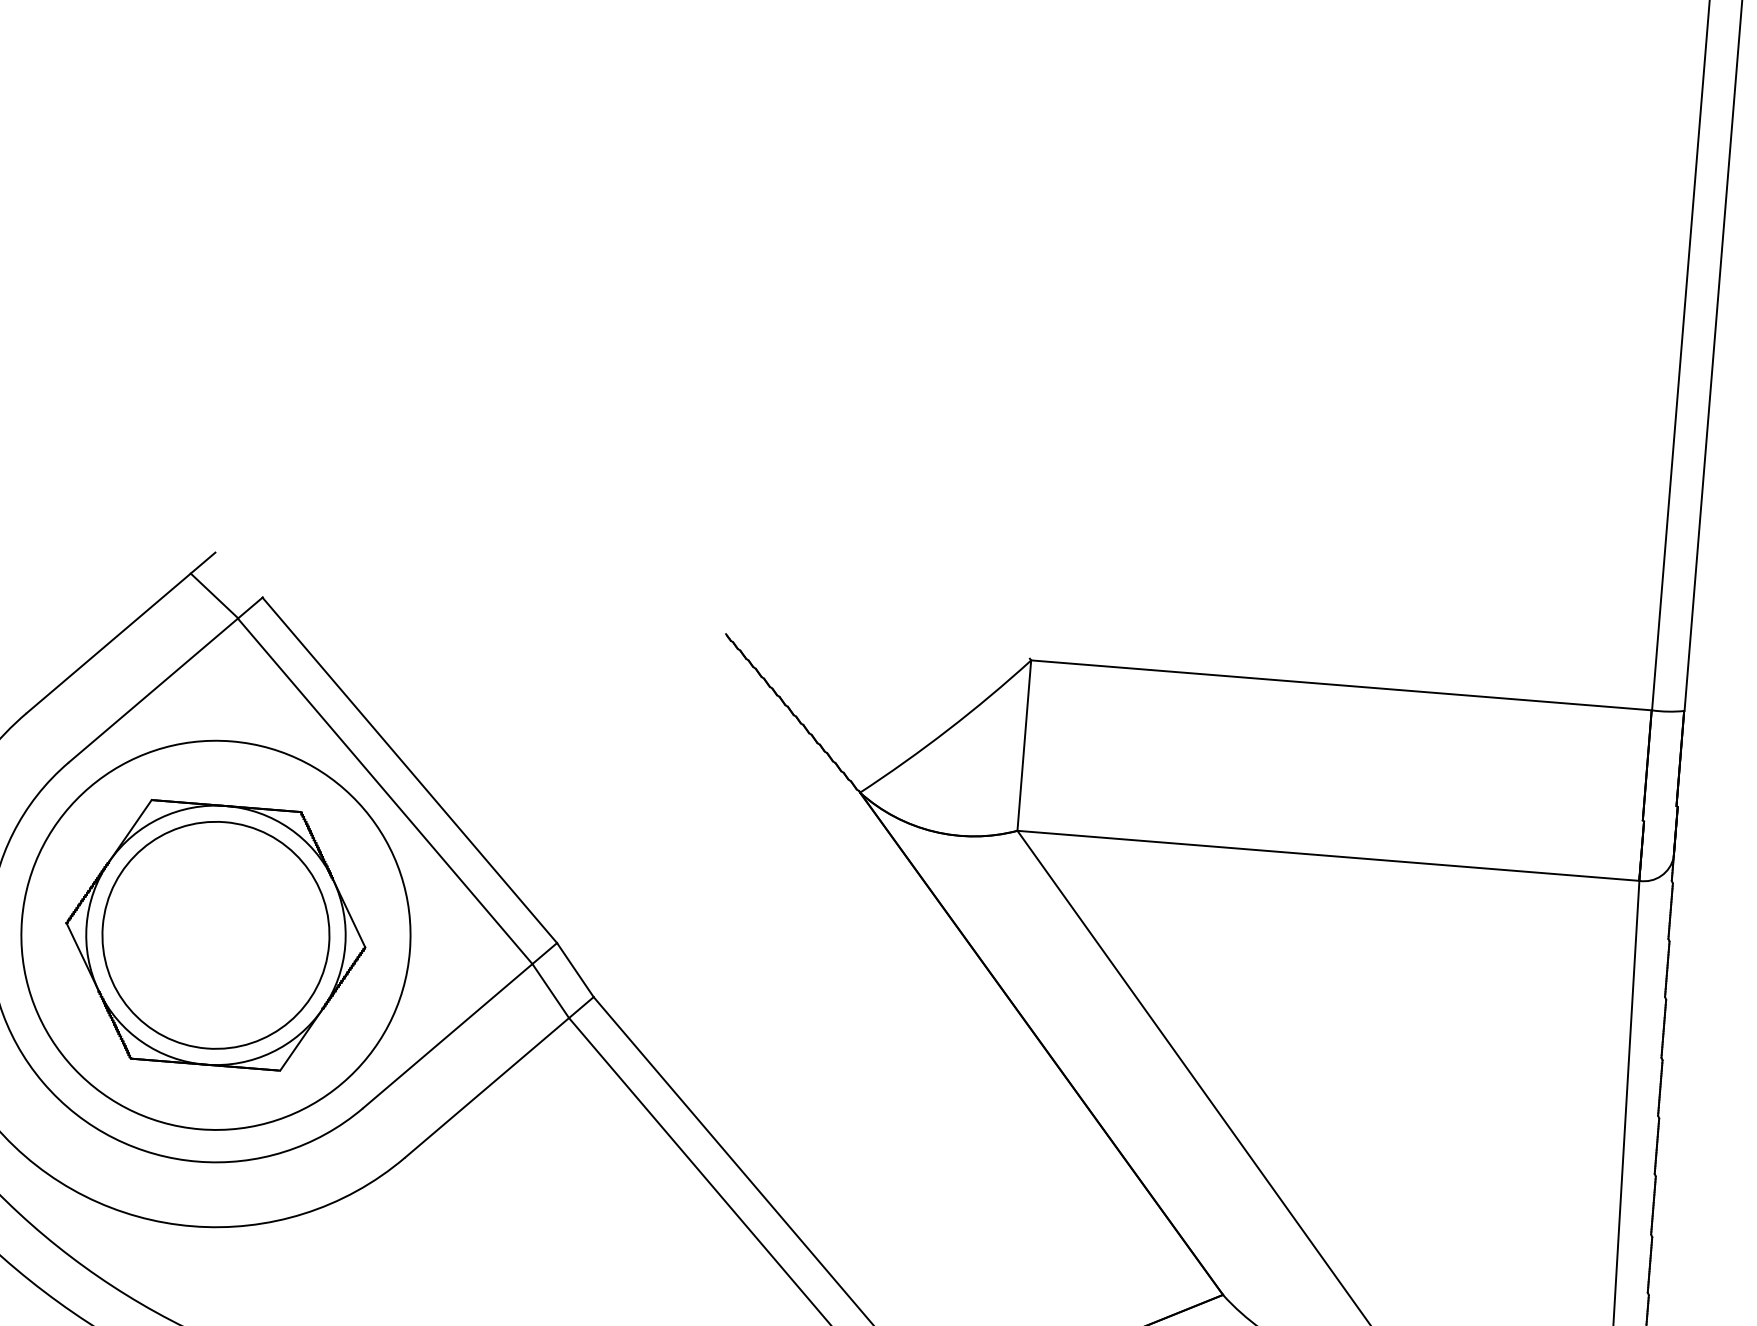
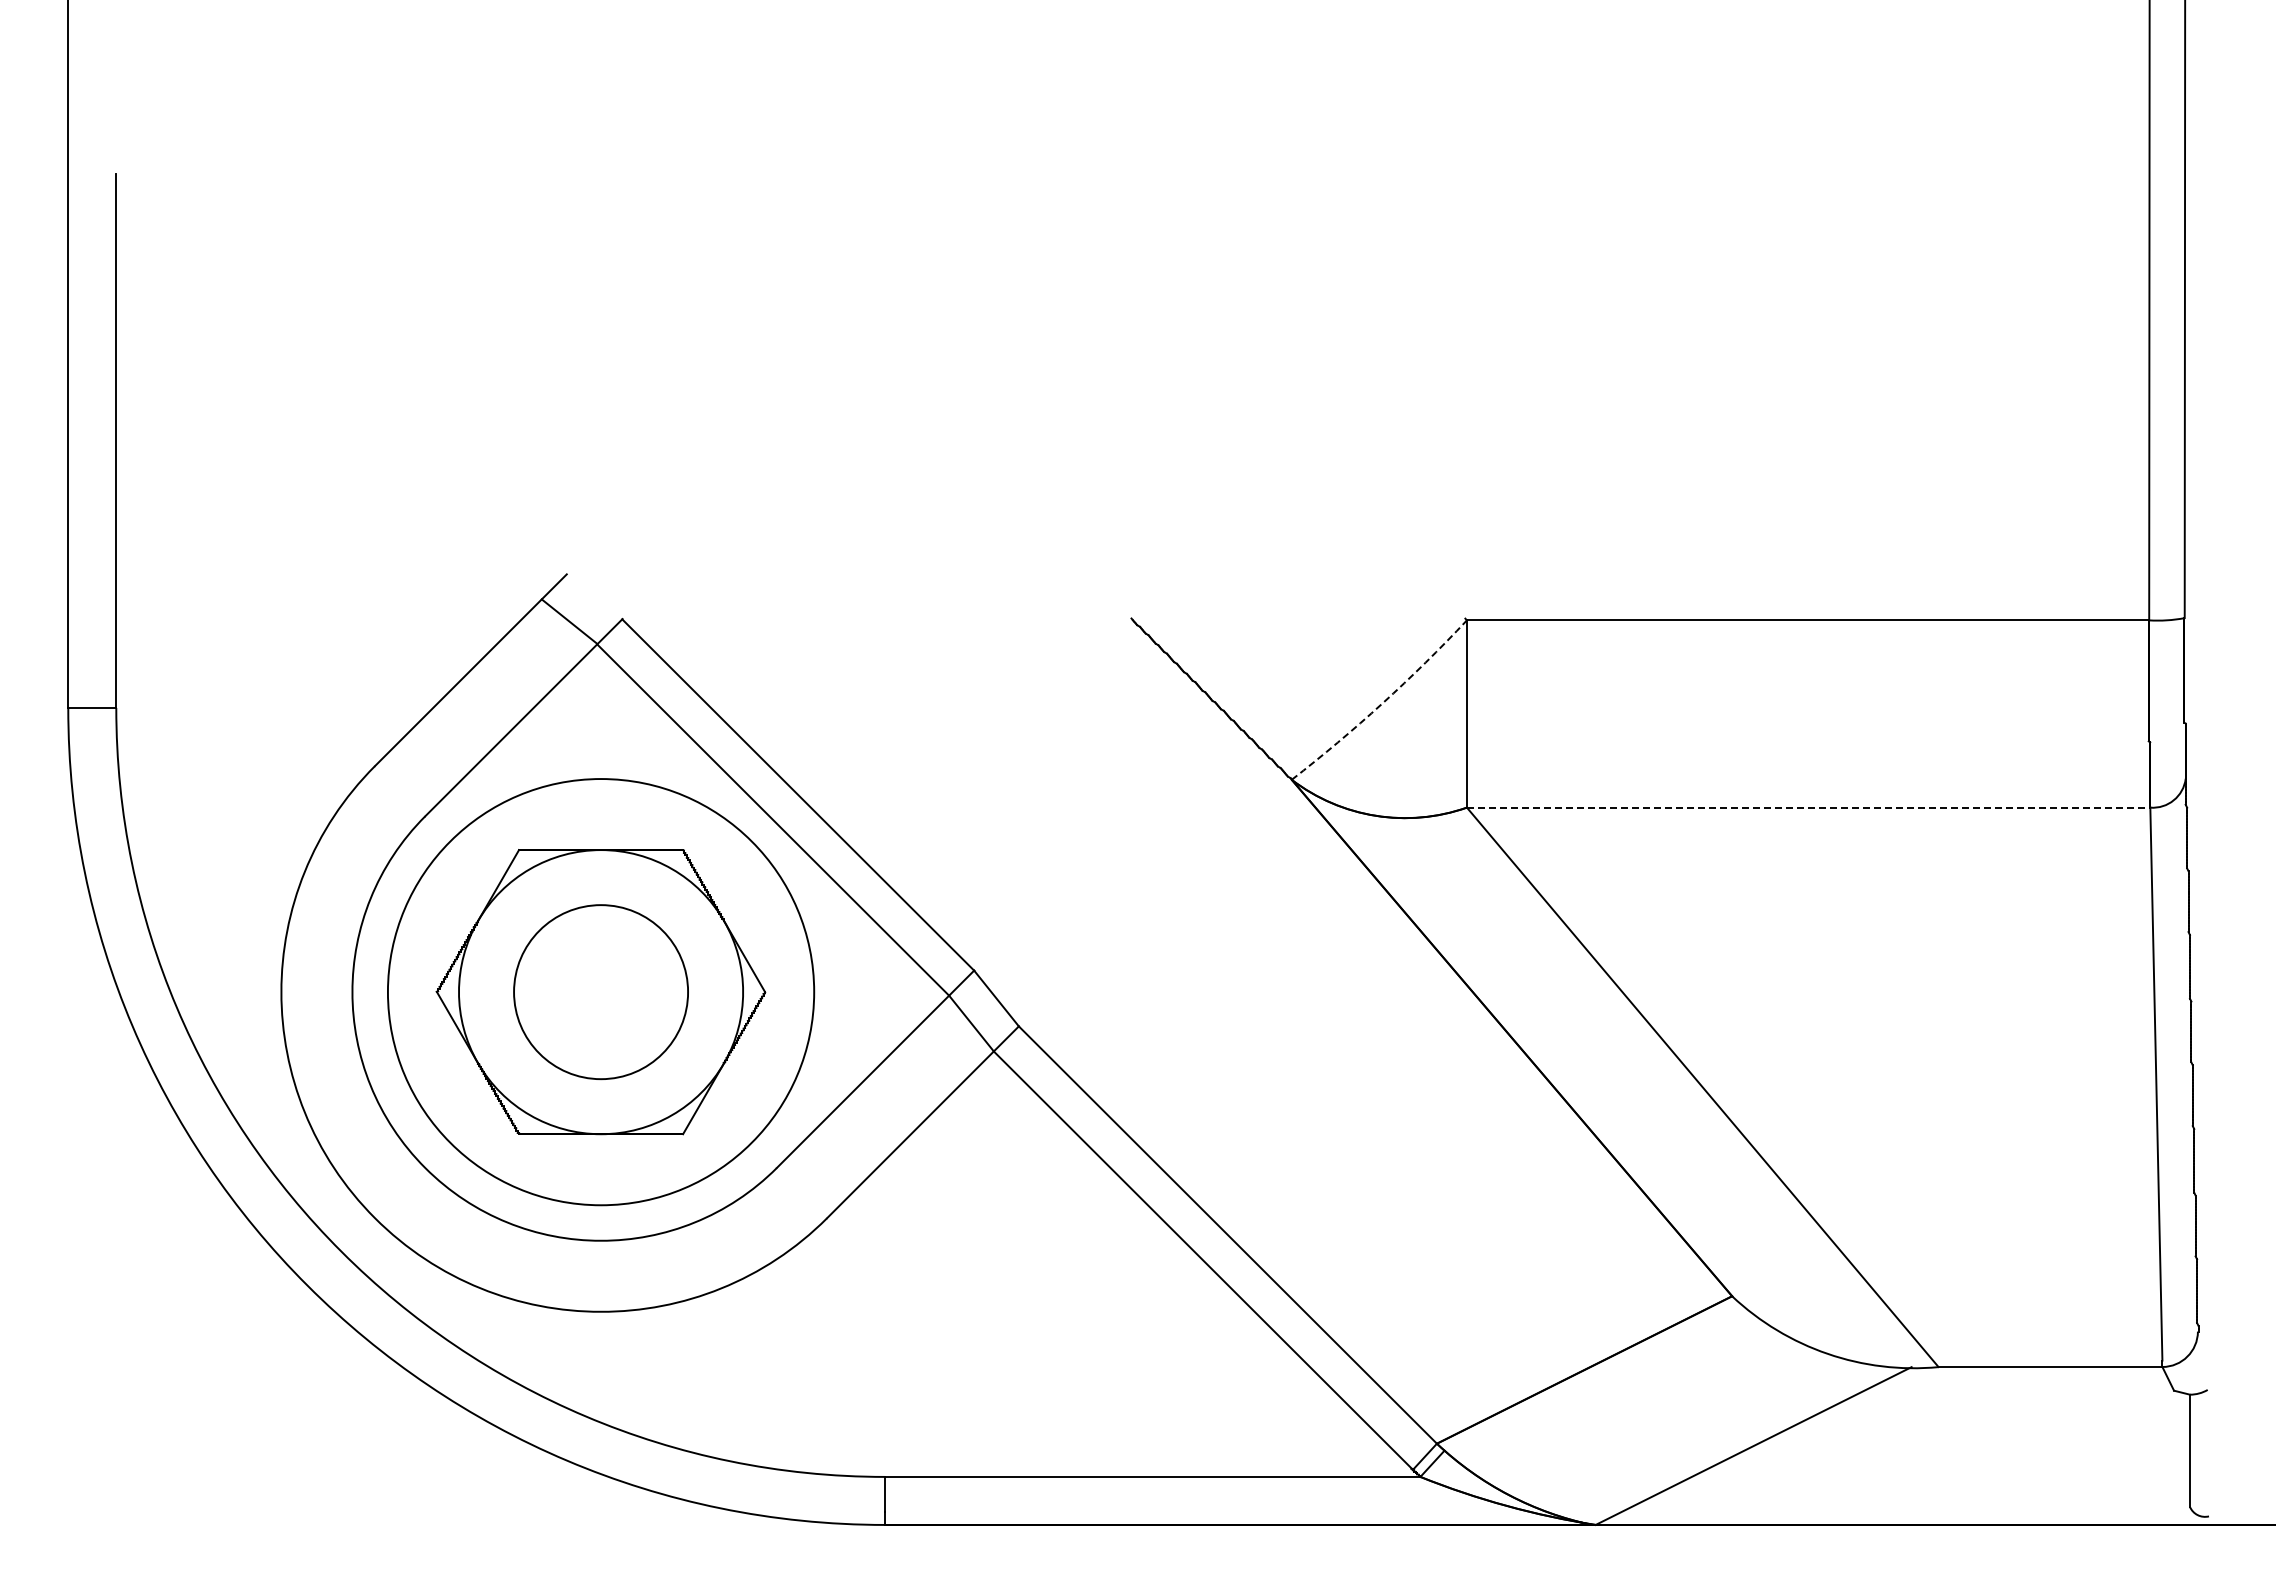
arc: (948, 729) -> (1382, 703), solid -> dashed
line: (1328, 855) -> (1808, 807), solid -> dashed
circle: (215, 934) -> (600, 991), size x0.7

